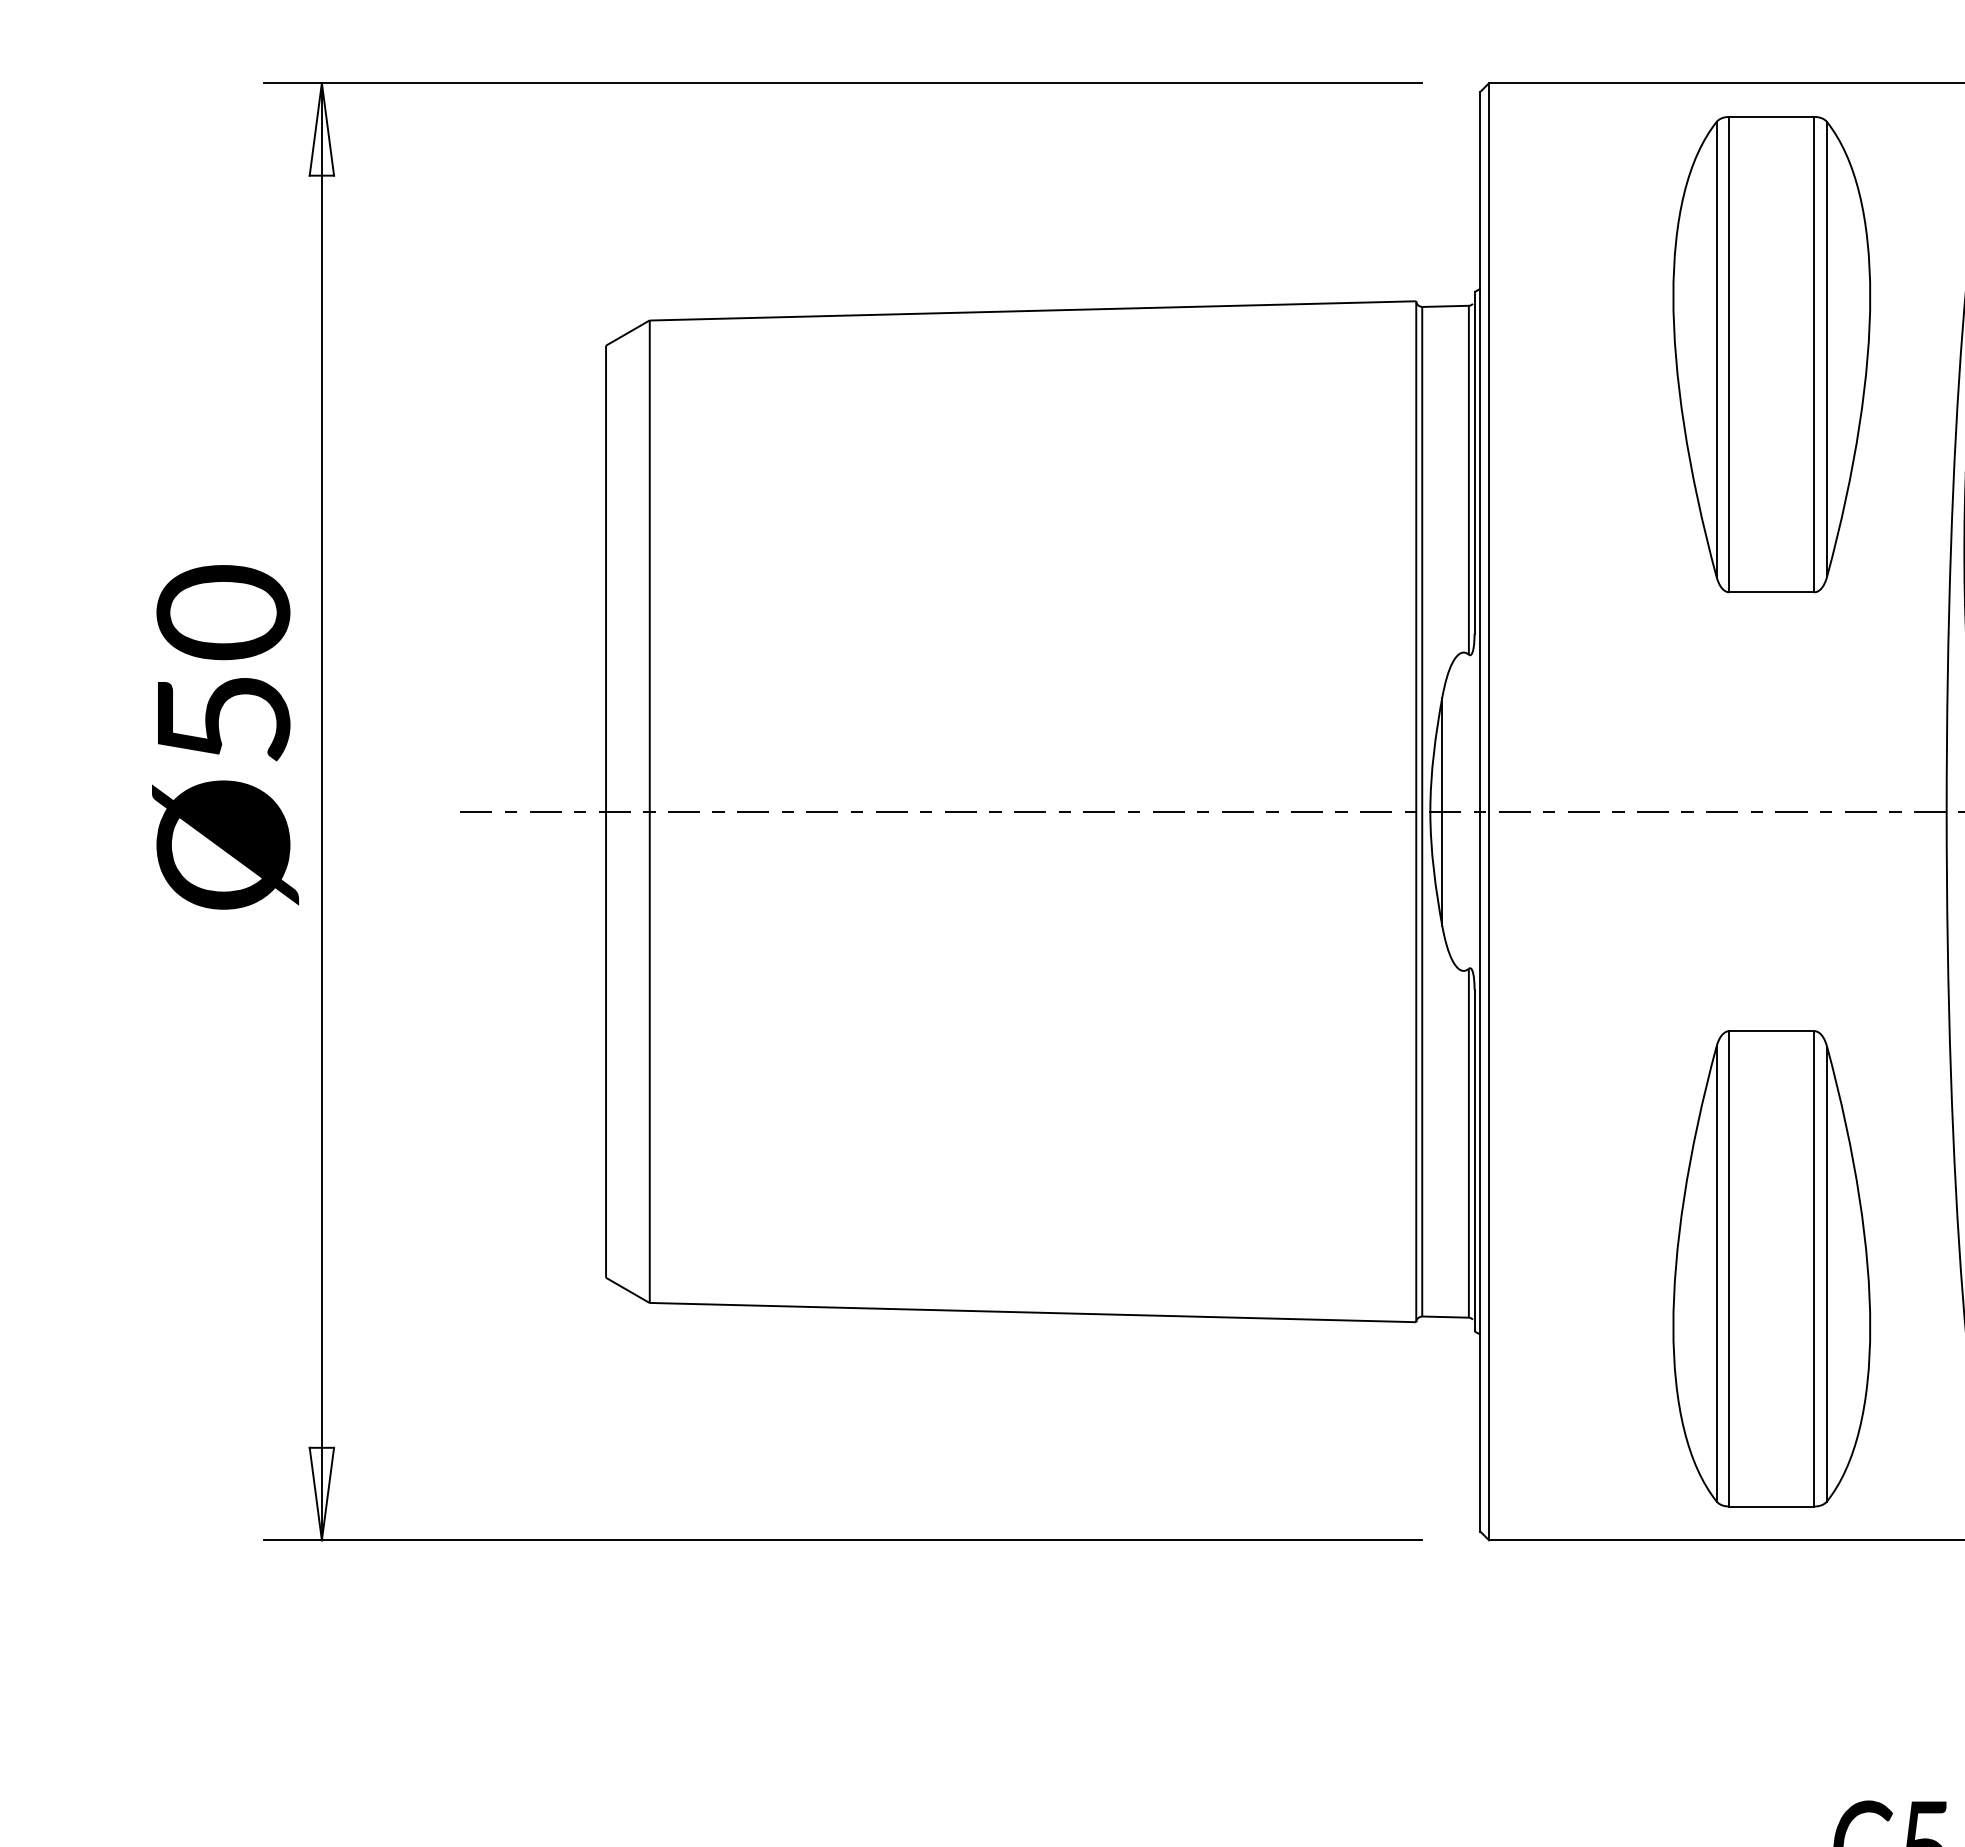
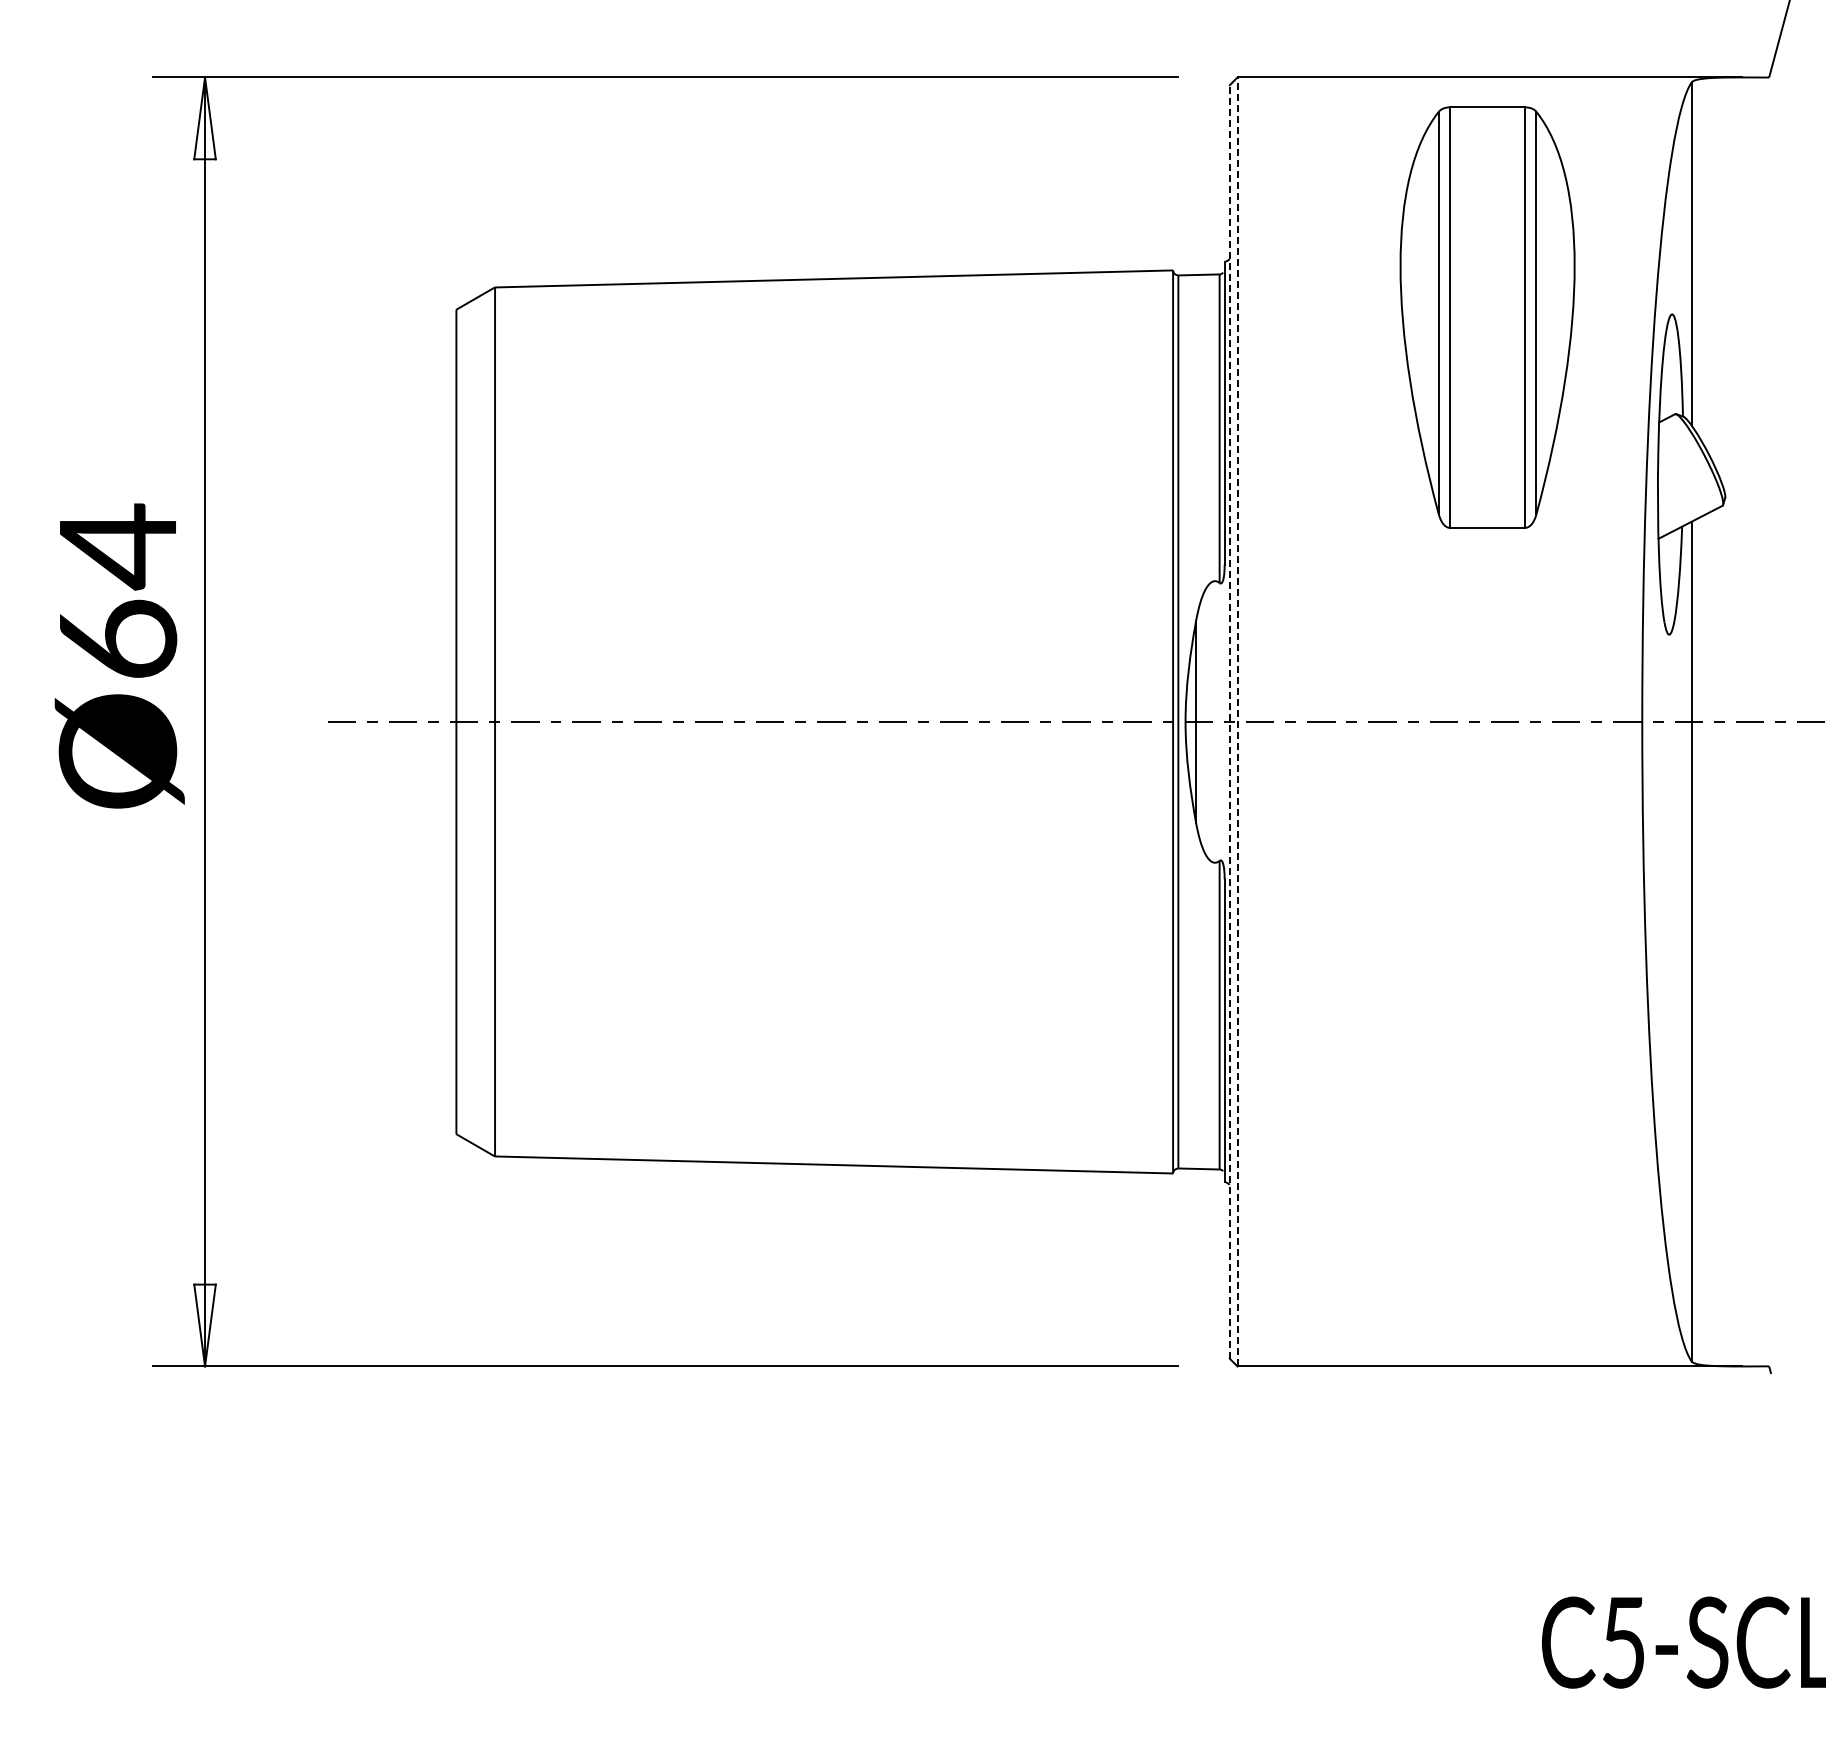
text: (222, 663) -> (117, 590), Ø50 -> Ø64
line: (1480, 811) -> (1229, 721), solid -> dashed
line: (1489, 811) -> (1237, 721), solid -> dashed
part: (1771, 1269) -> (1487, 1126), removed

